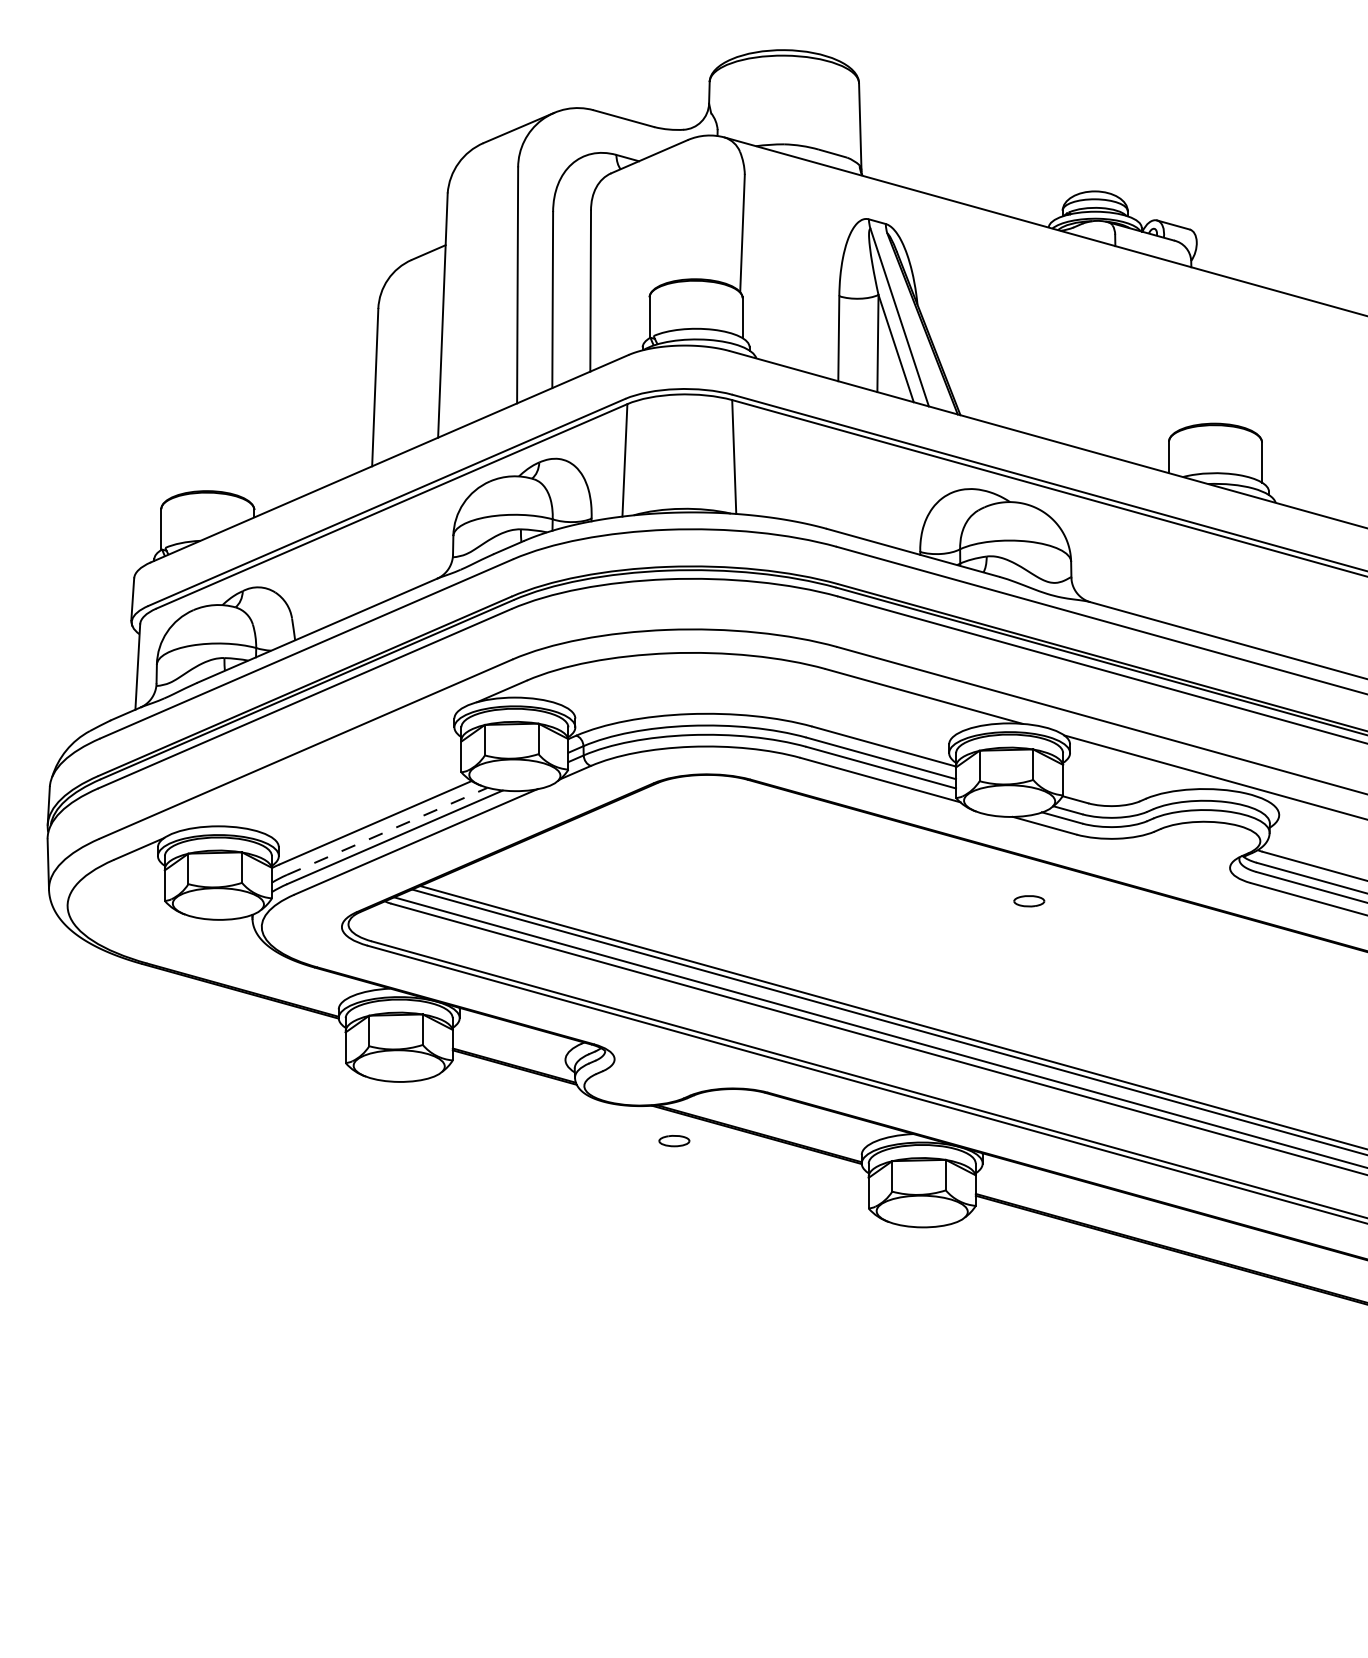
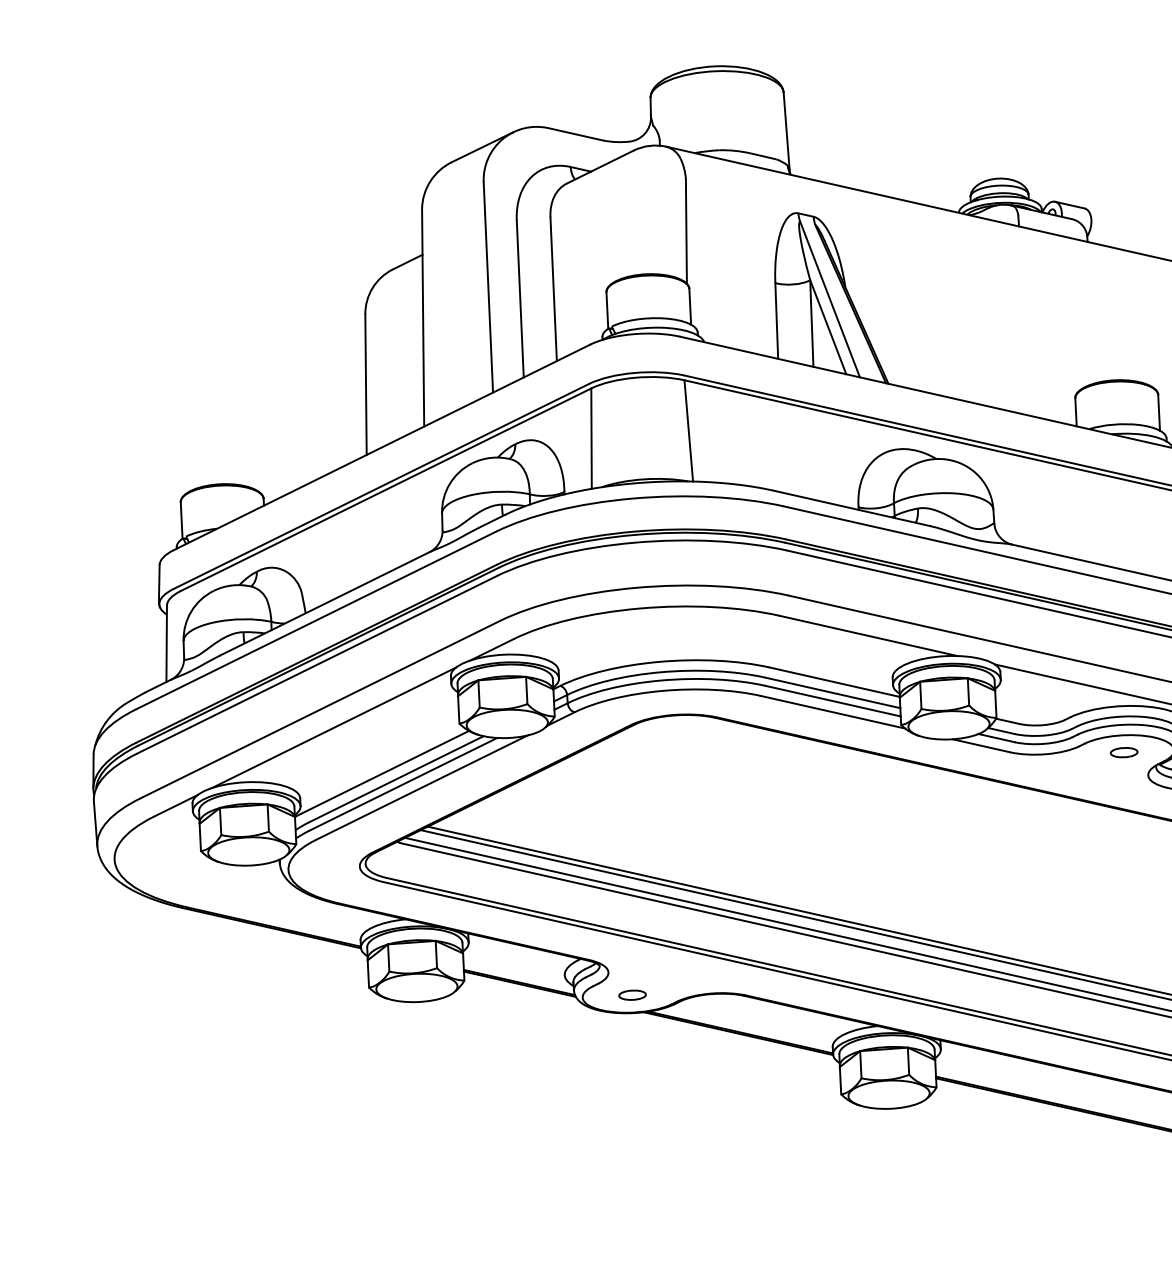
line: (320, 769) -> (333, 727), added
line: (387, 831) -> (396, 779), dashed -> solid
part: (1029, 901) -> (1124, 752), moved
part: (674, 1141) -> (632, 995), moved

